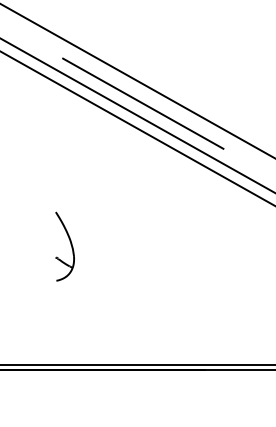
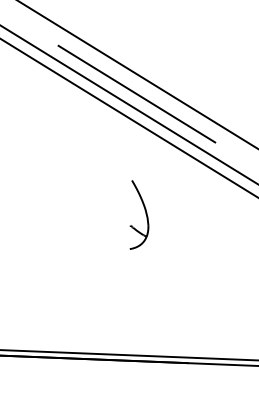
part: (70, 244) -> (145, 213), moved

